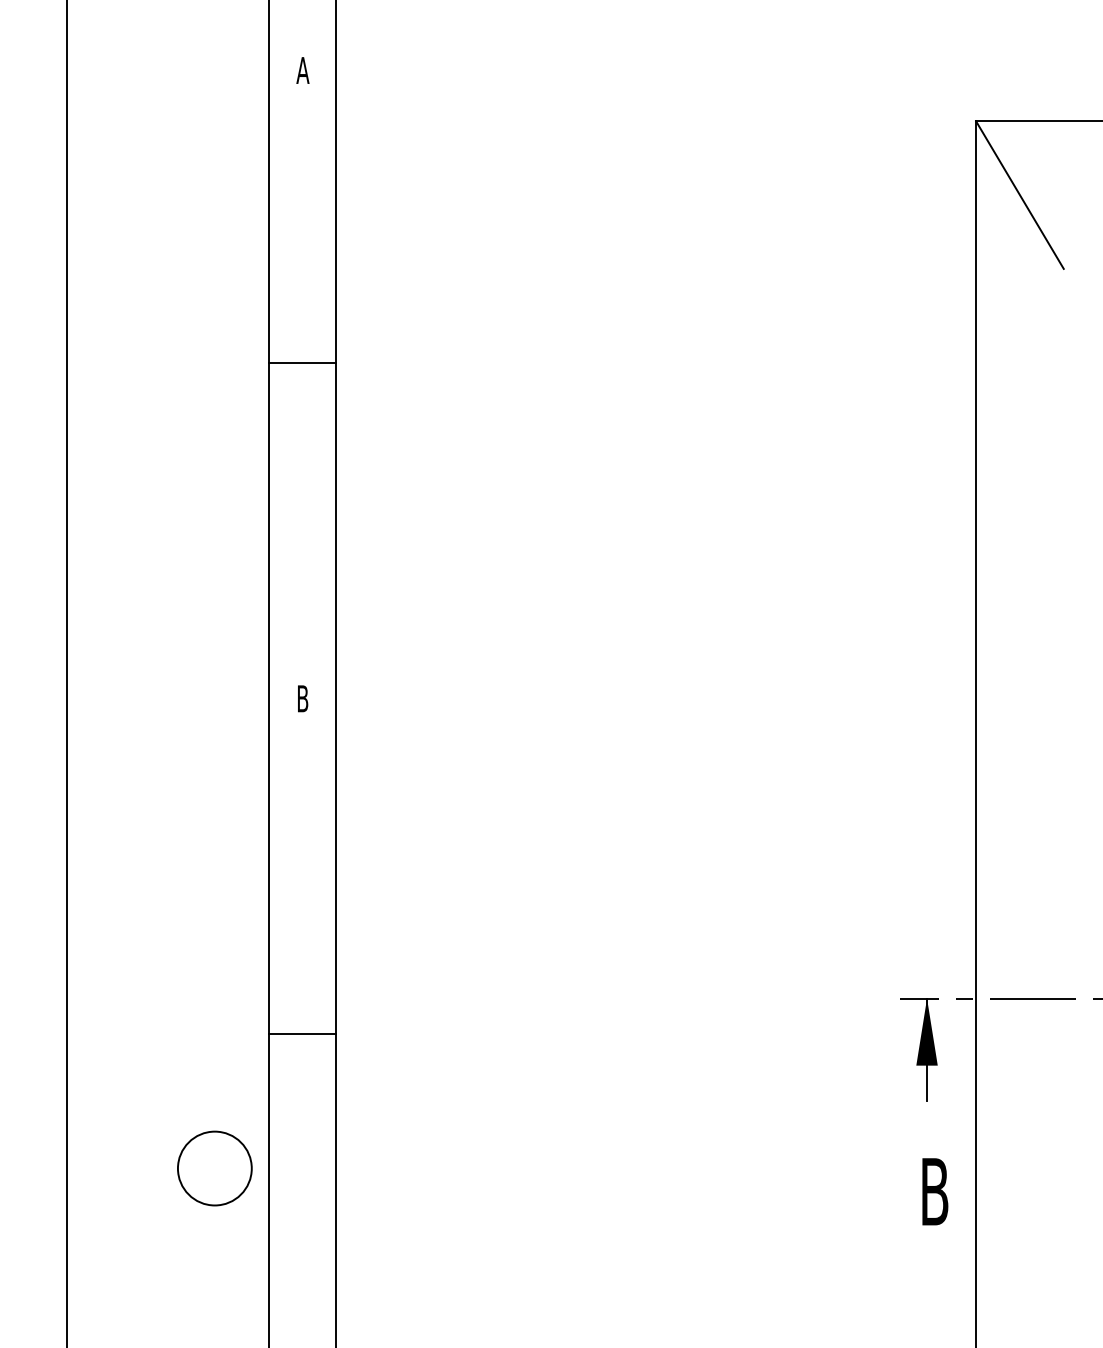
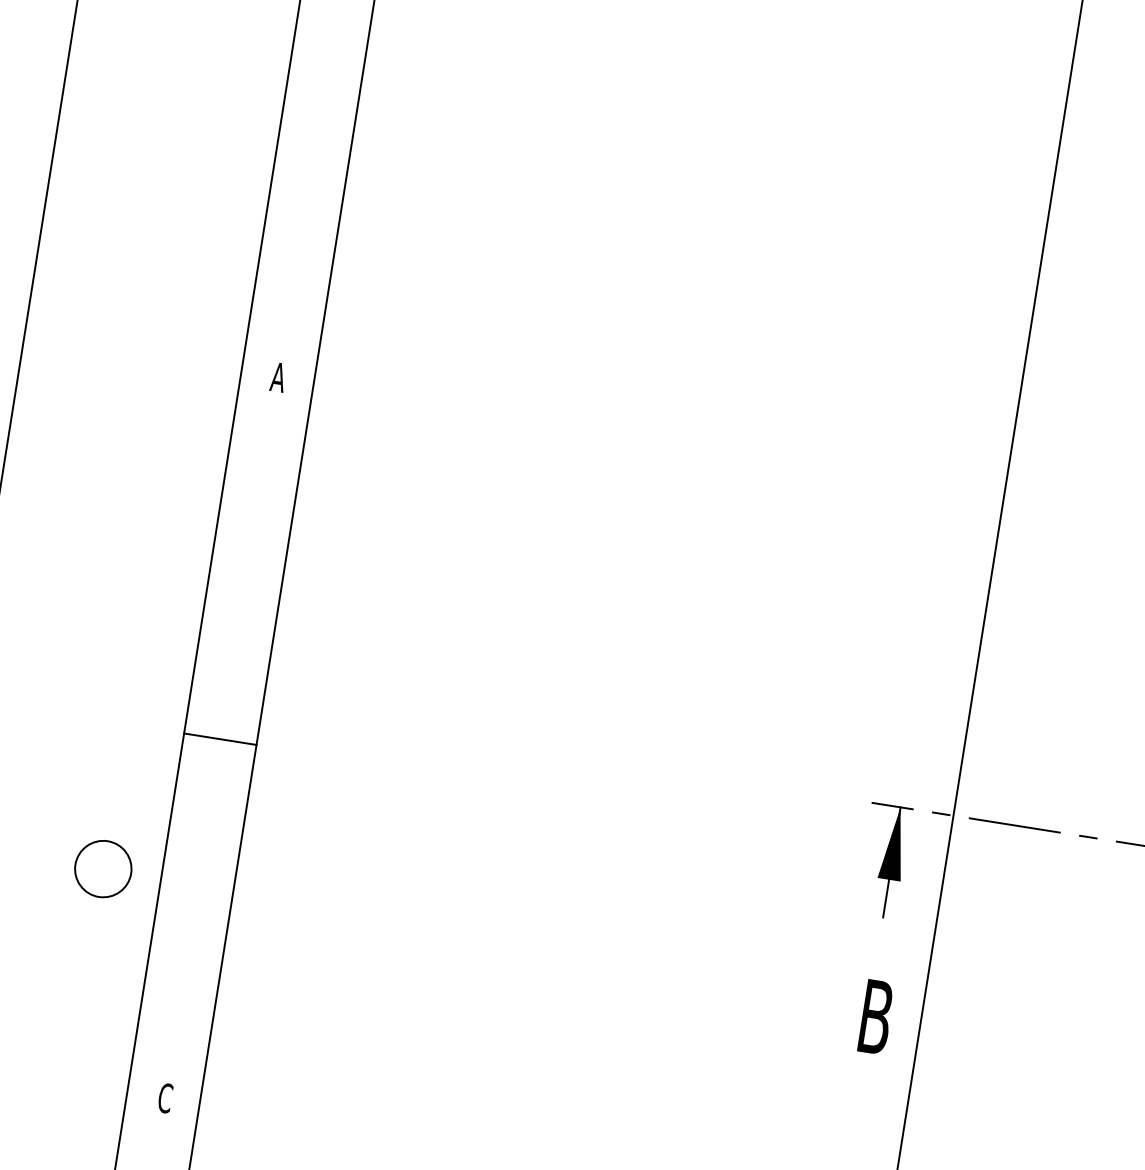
line: (301, 363) -> (334, 15), removed
text: (302, 698) -> (278, 377), B -> A
circle: (214, 1168) -> (102, 868), size x0.7

